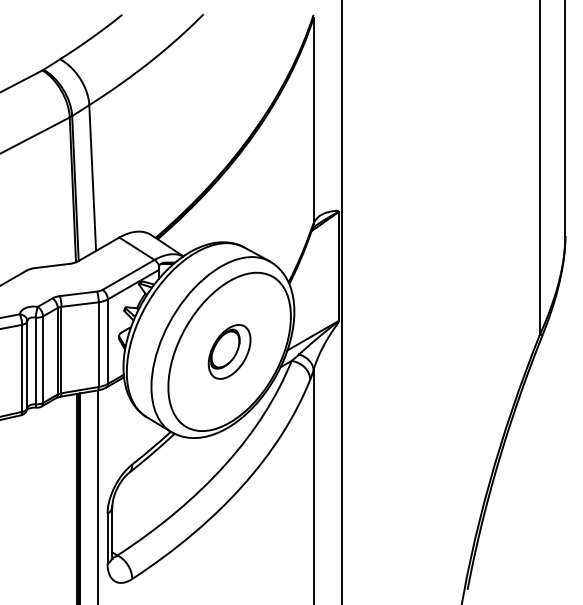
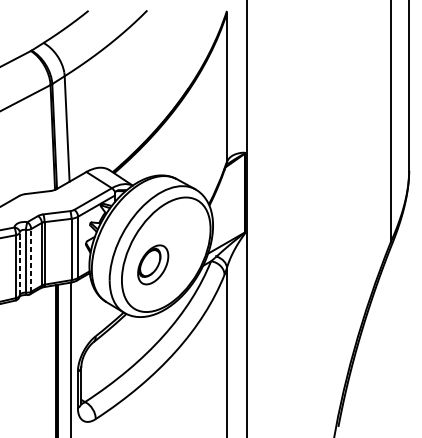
part: (229, 351) -> (153, 264), moved
line: (43, 359) -> (31, 260), solid -> dashed
line: (27, 363) -> (19, 263), solid -> dashed

